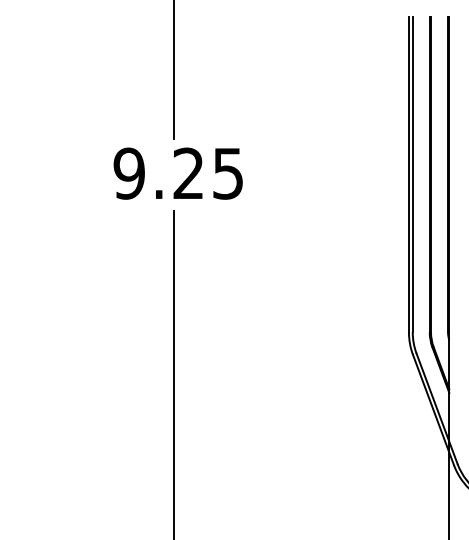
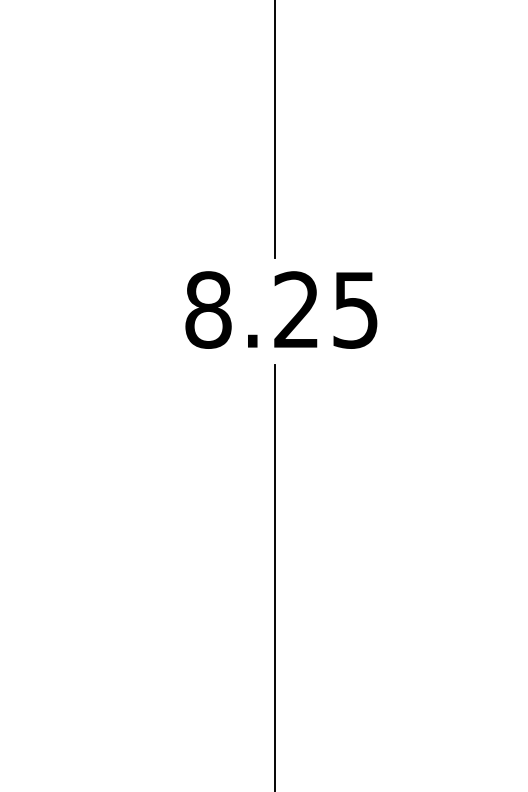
text: (128, 173) -> (207, 309), 9.25 -> 8.25

